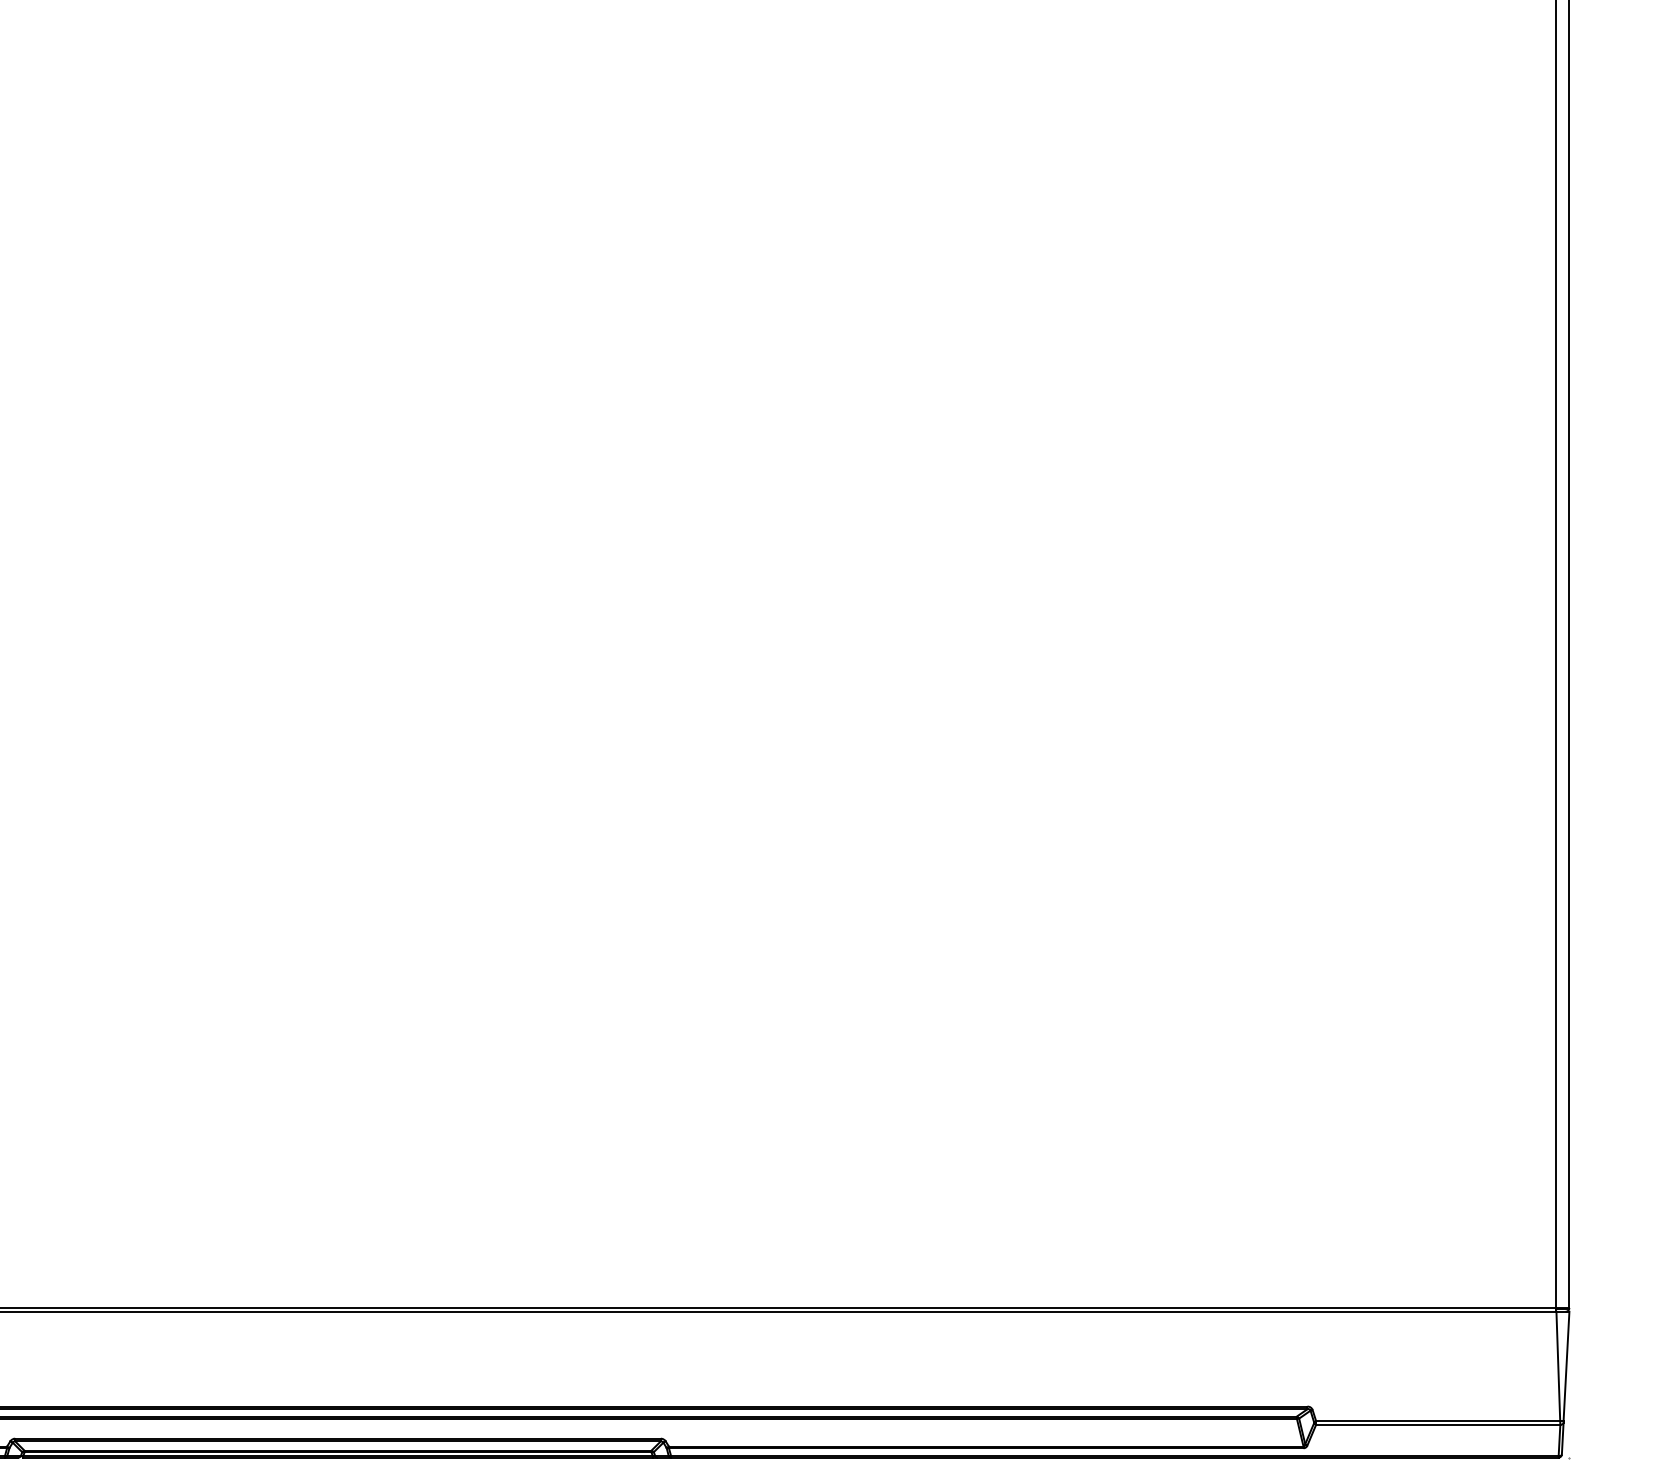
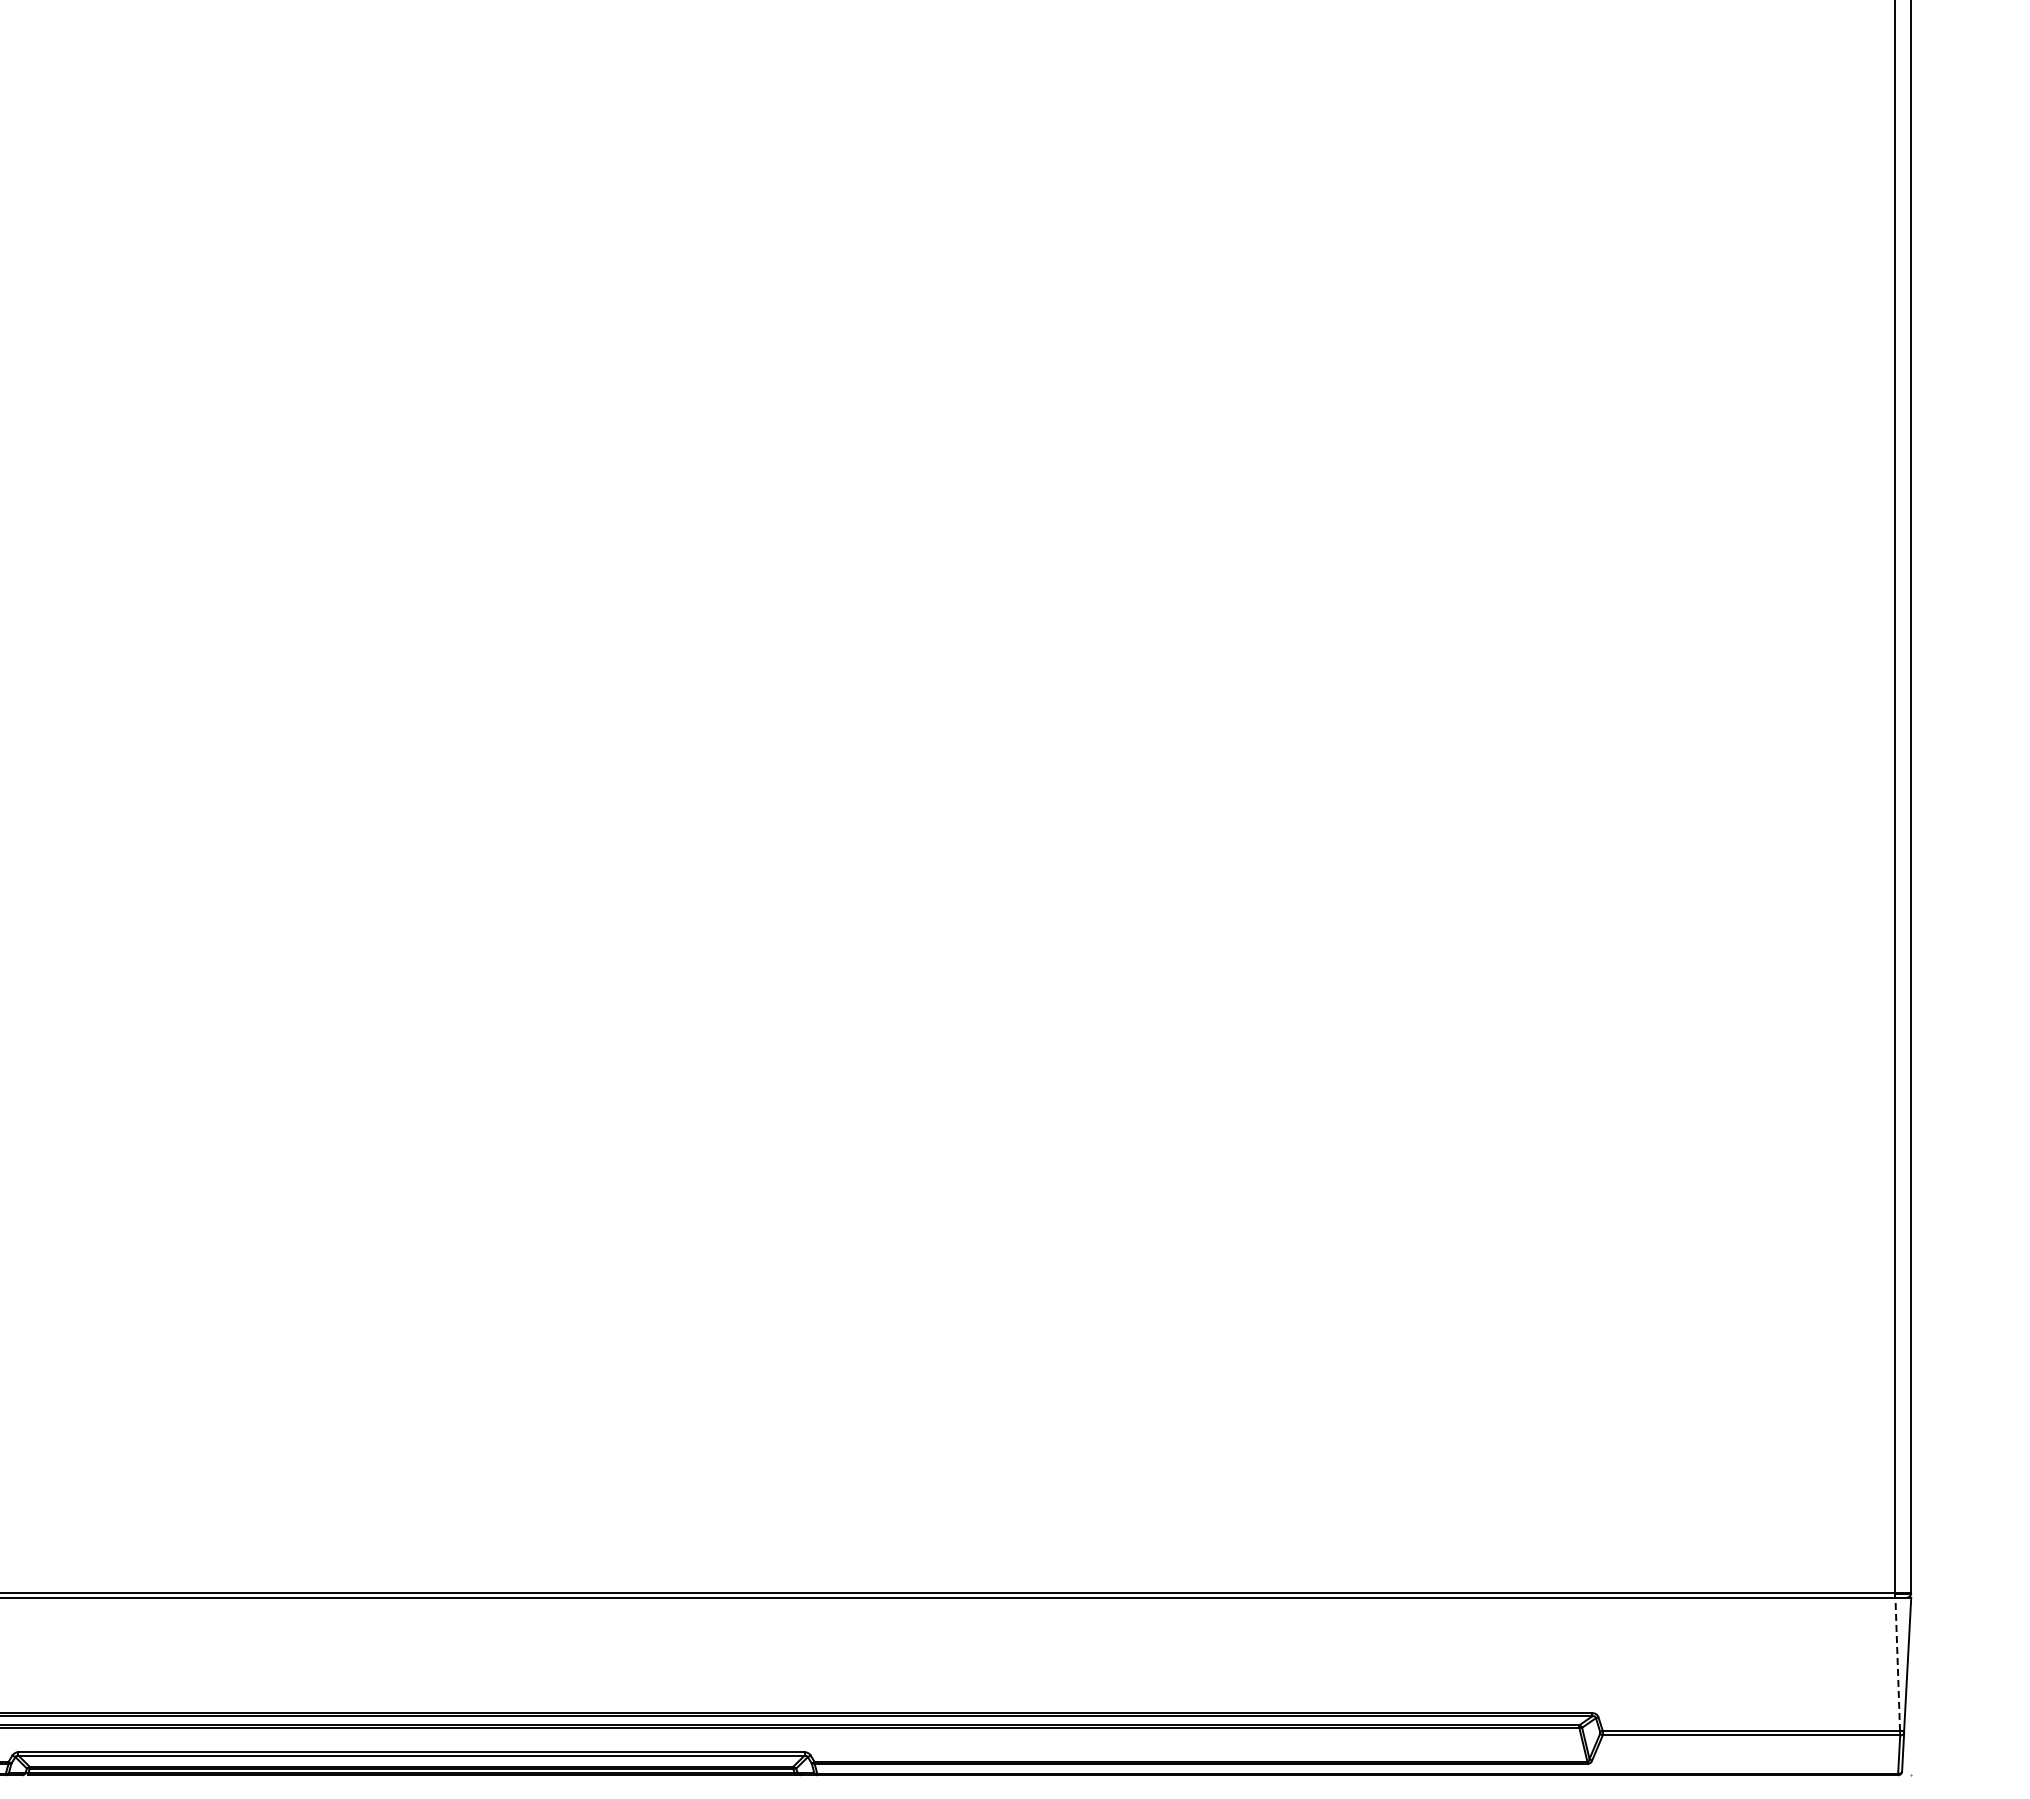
line: (1558, 1366) -> (1897, 1664), solid -> dashed

